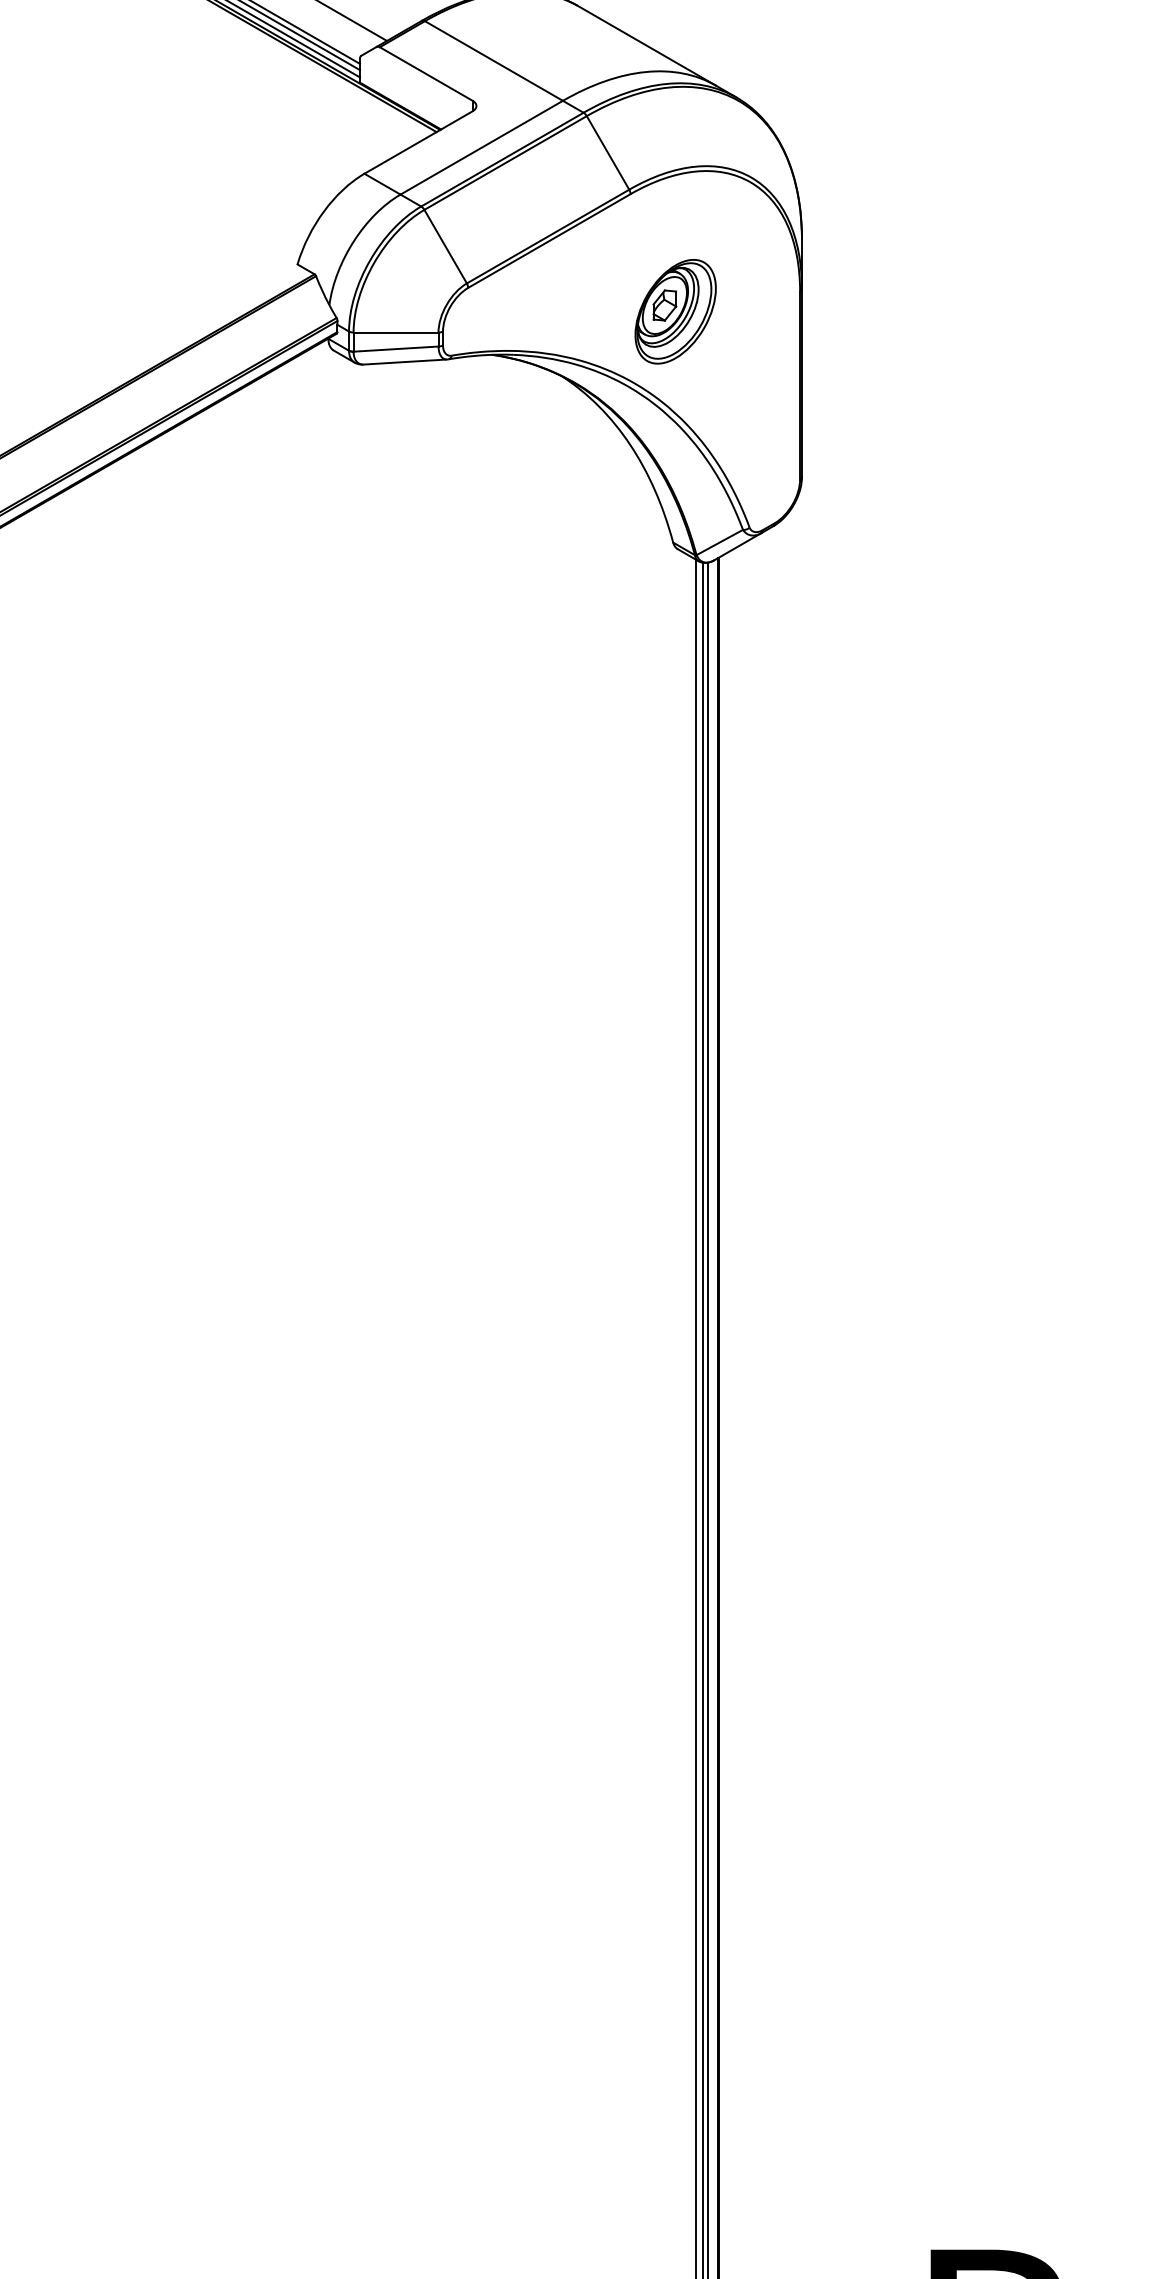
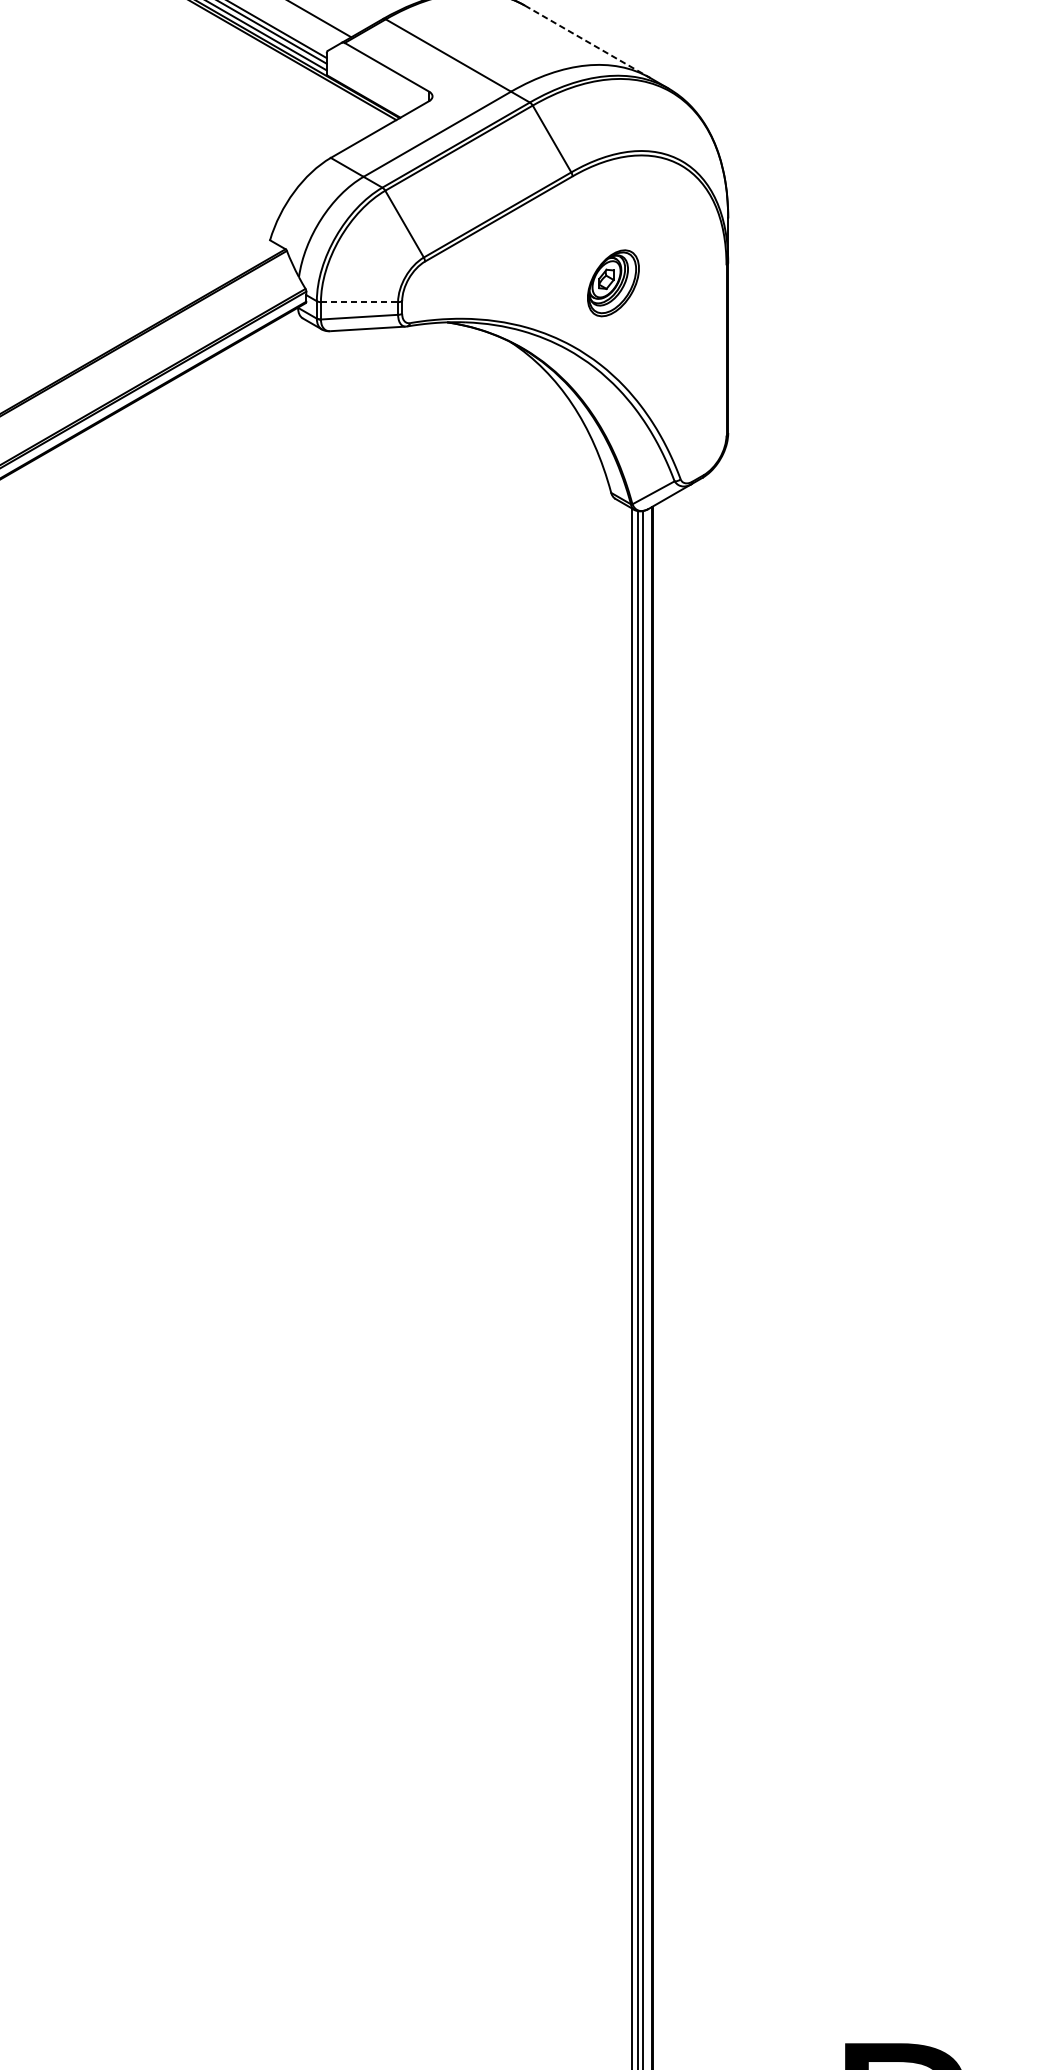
line: (647, 45) -> (587, 41), solid -> dashed
part: (675, 311) -> (613, 283), size x0.7
line: (396, 332) -> (359, 302), solid -> dashed

